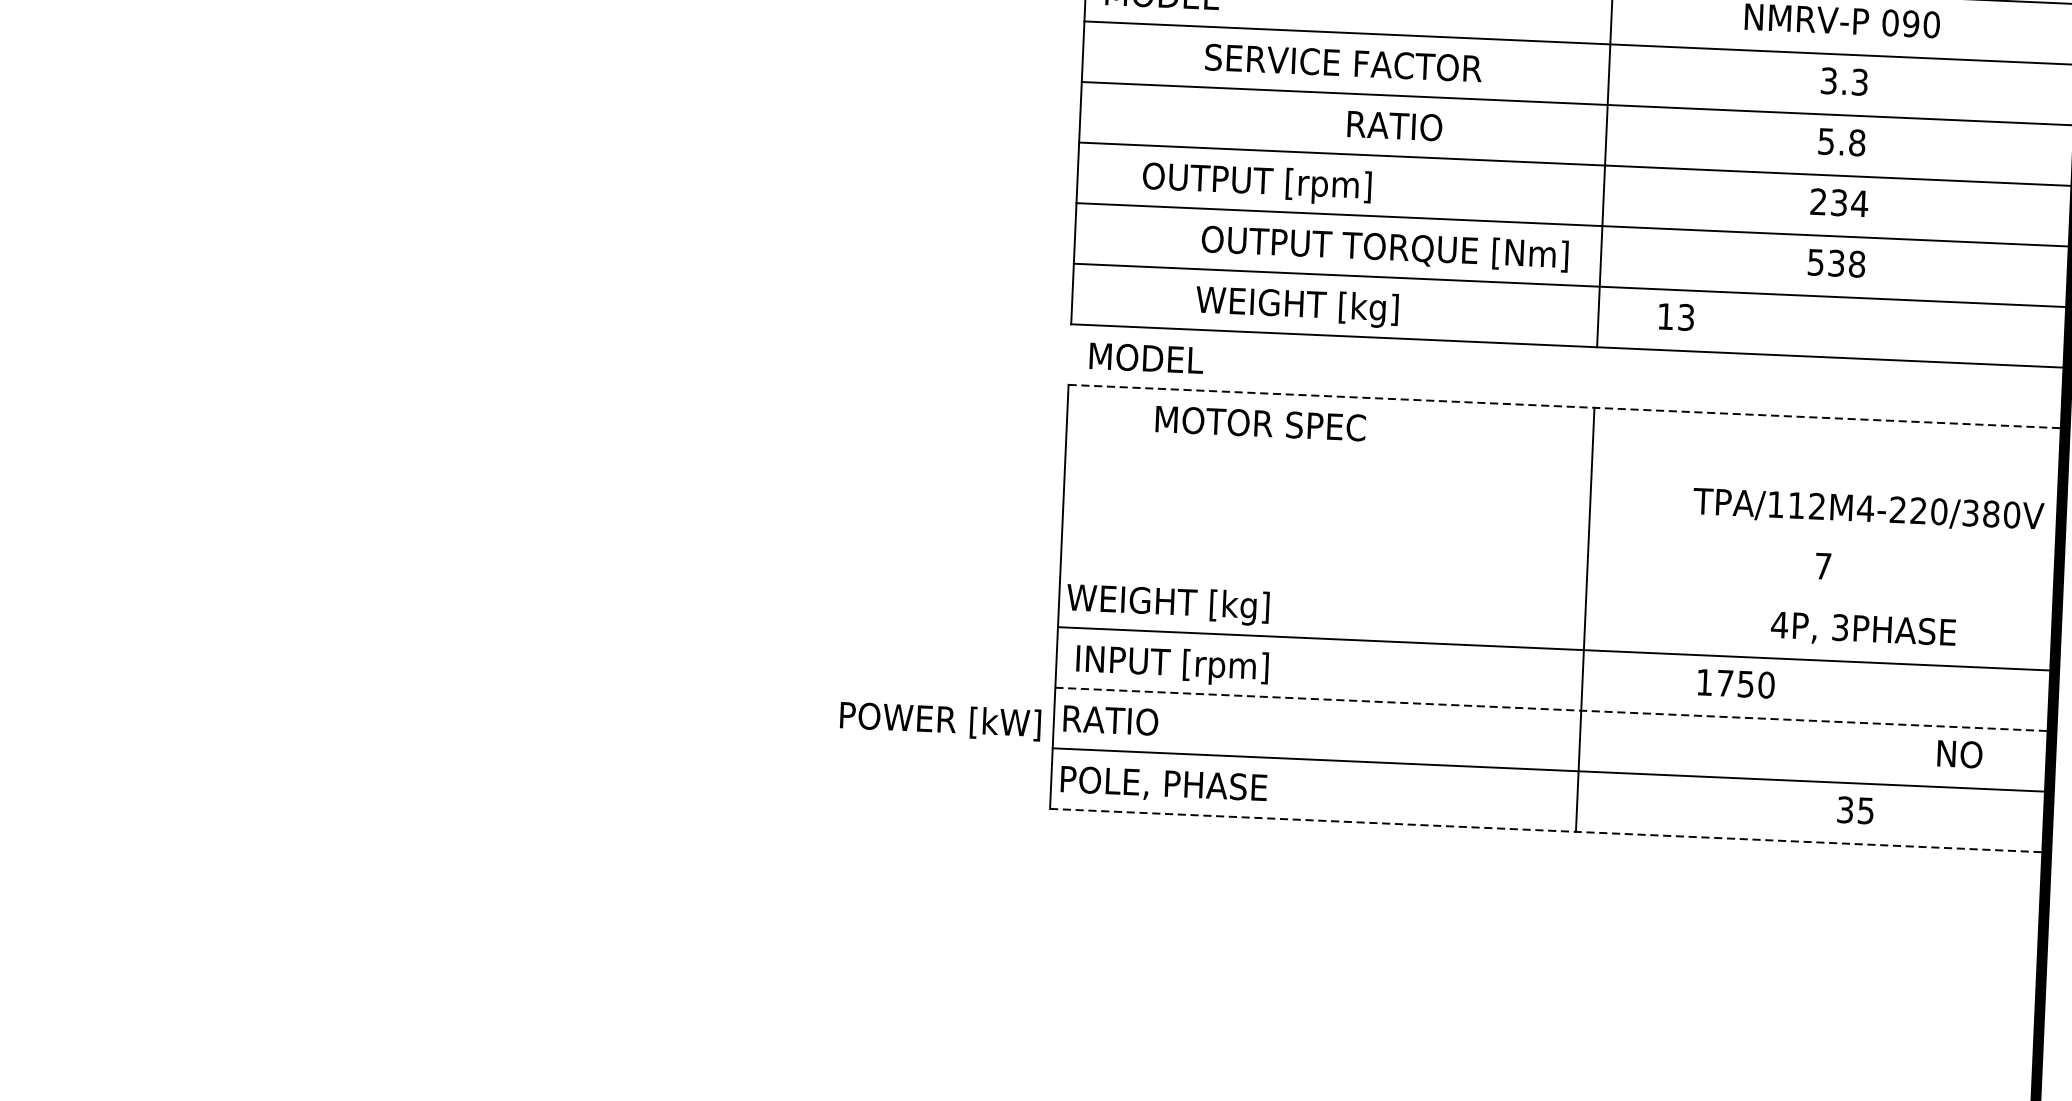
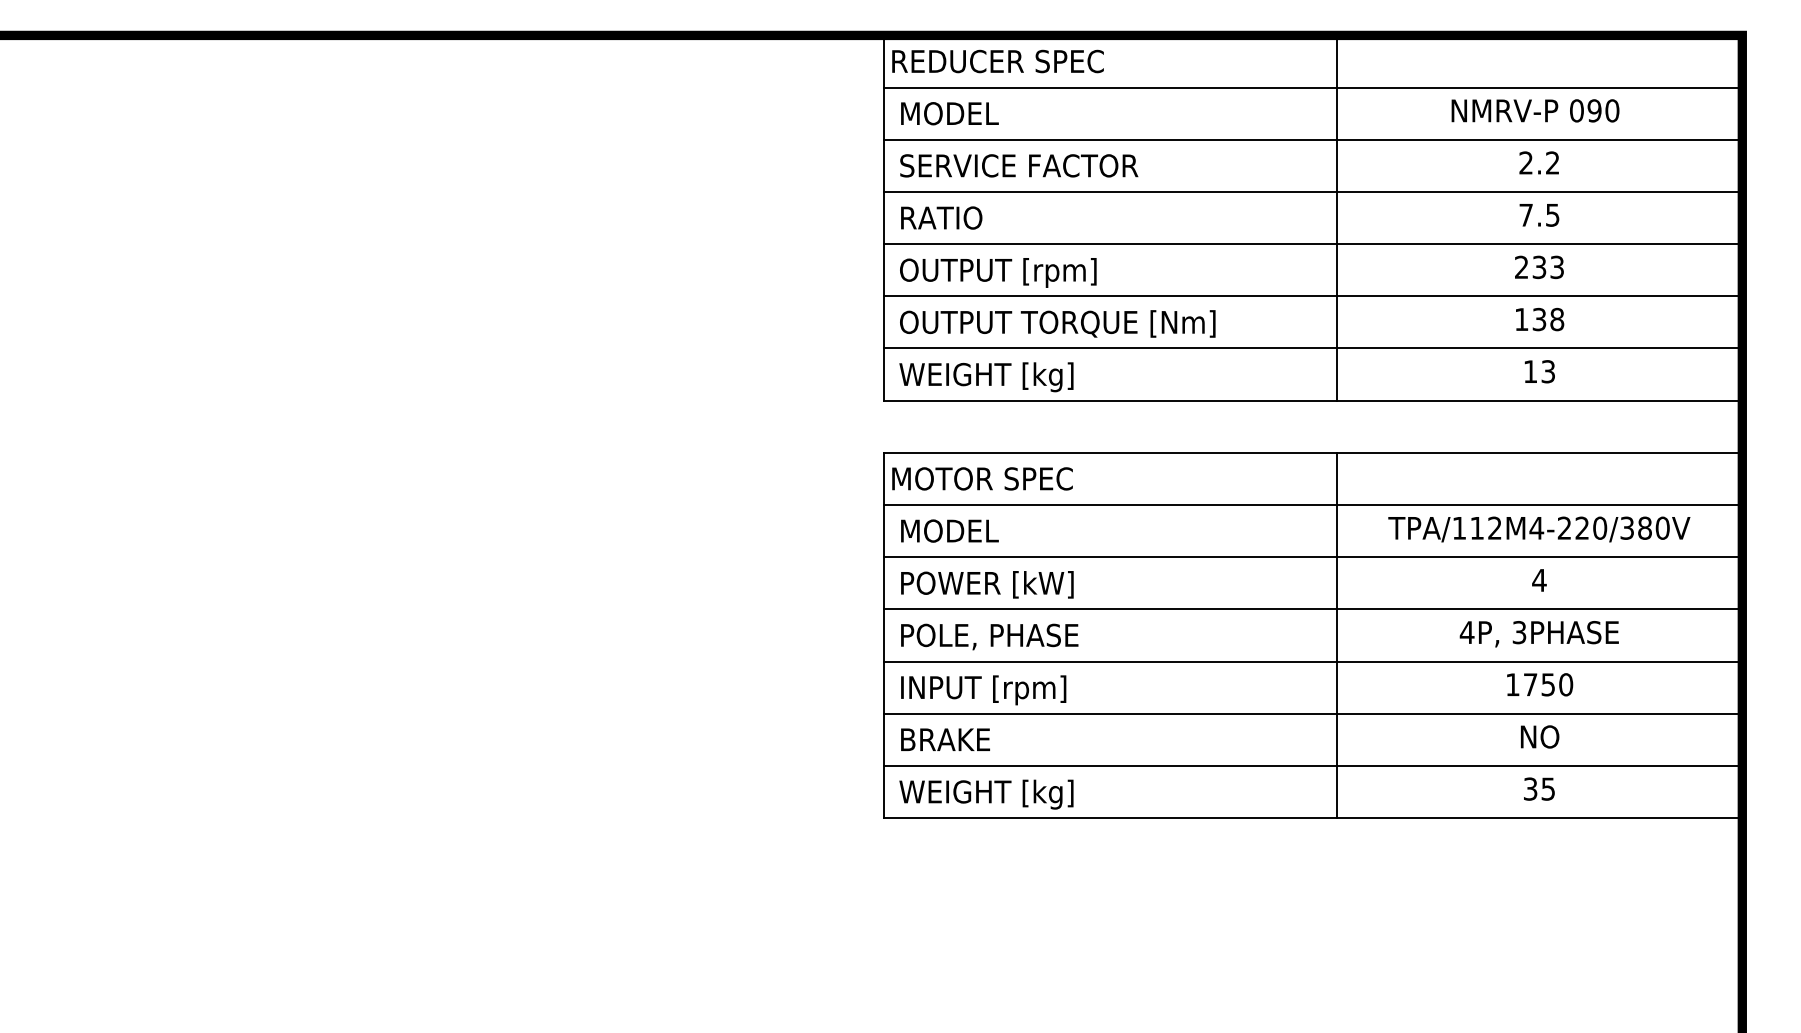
text: (1343, 62) -> (1019, 165), moved
text: (1844, 81) -> (1539, 162), 3.3 -> 2.2
text: (1394, 125) -> (941, 217), moved
text: (1841, 141) -> (1539, 214), 5.8 -> 7.5
text: (1257, 183) -> (998, 272), moved
text: (1858, 203) -> (1556, 267), 234 -> 233
text: (1384, 248) -> (1057, 323), moved
text: (1815, 262) -> (1521, 319), 538 -> 138
text: (1297, 307) -> (986, 377), moved
text: (1676, 316) -> (1539, 371), moved
text: (1146, 357) -> (949, 530), moved
line: (1567, 406) -> (1313, 452), dashed -> solid
text: (1260, 423) -> (982, 478), moved
line: (1563, 467) -> (1312, 505), added
text: (1868, 510) -> (1539, 529), moved
line: (1560, 528) -> (1312, 557), added
text: (1823, 566) -> (1539, 580), 7 -> 4
line: (1558, 588) -> (1312, 609), added
text: (1176, 605) -> (984, 638), WEIGHT [kg] -> POLE, PHASE
text: (1862, 630) -> (1538, 634), moved
text: (1736, 683) -> (1540, 684), moved
line: (1554, 709) -> (1313, 713), dashed -> solid
text: (940, 720) -> (987, 584), moved
text: (1121, 720) -> (941, 739), RATIO -> BRAKE
text: (1960, 753) -> (1540, 736), moved
text: (1165, 786) -> (982, 794), POLE, PHASE -> WEIGHT [kg]
text: (1855, 809) -> (1539, 788), moved
line: (1548, 831) -> (1313, 818), dashed -> solid

